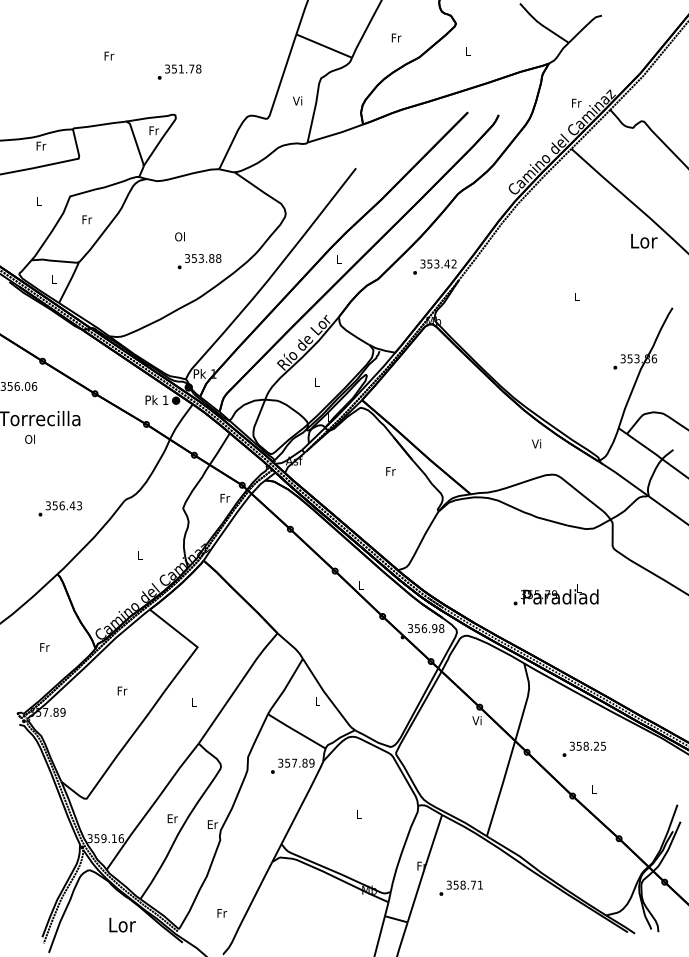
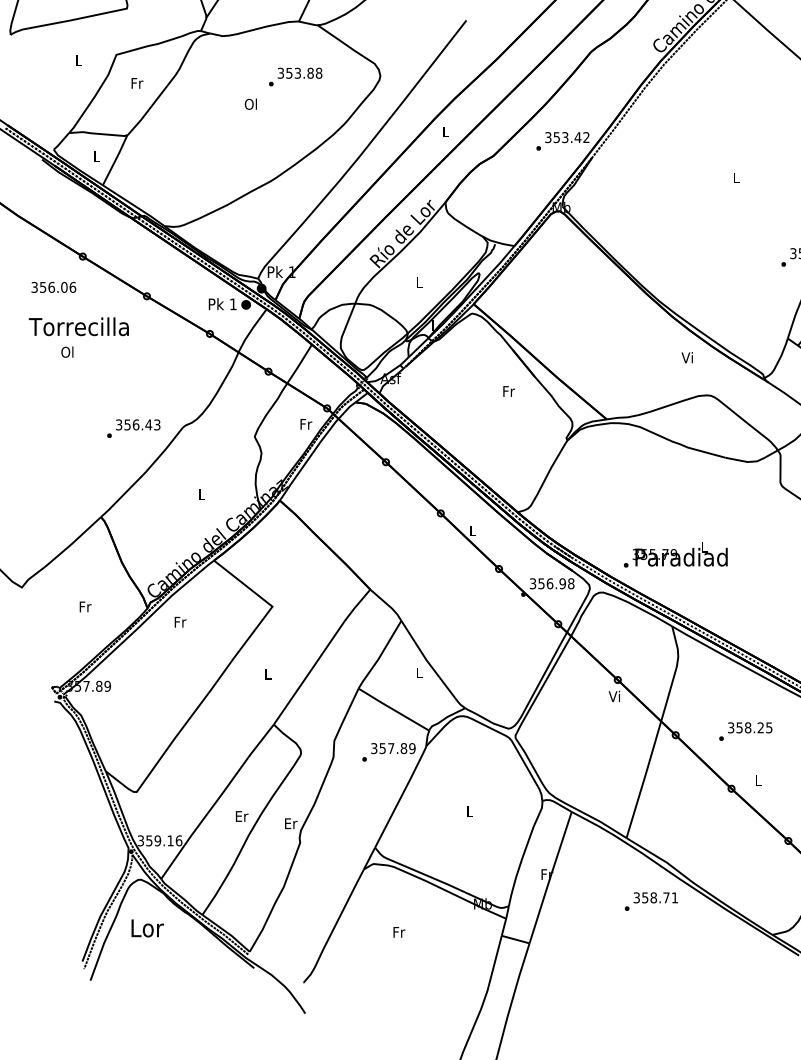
text: (199, 261) -> (295, 76), moved
text: (59, 508) -> (132, 428), moved
text: (555, 594) -> (675, 554), moved
text: (122, 690) -> (180, 621), moved
text: (460, 887) -> (650, 900), moved
text: (222, 913) -> (399, 932), moved
text: (122, 924) -> (147, 927), moved

